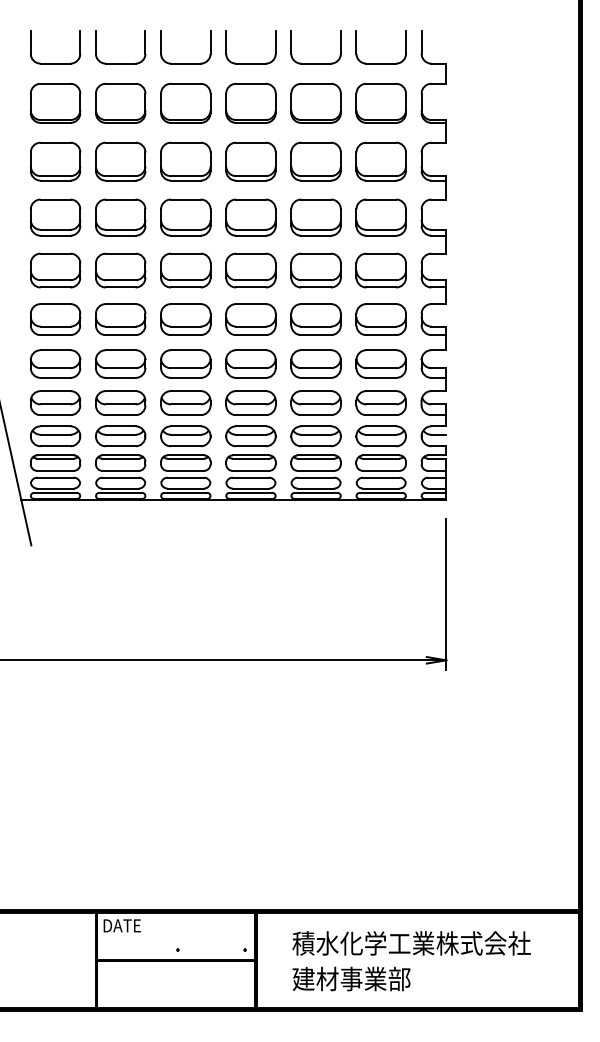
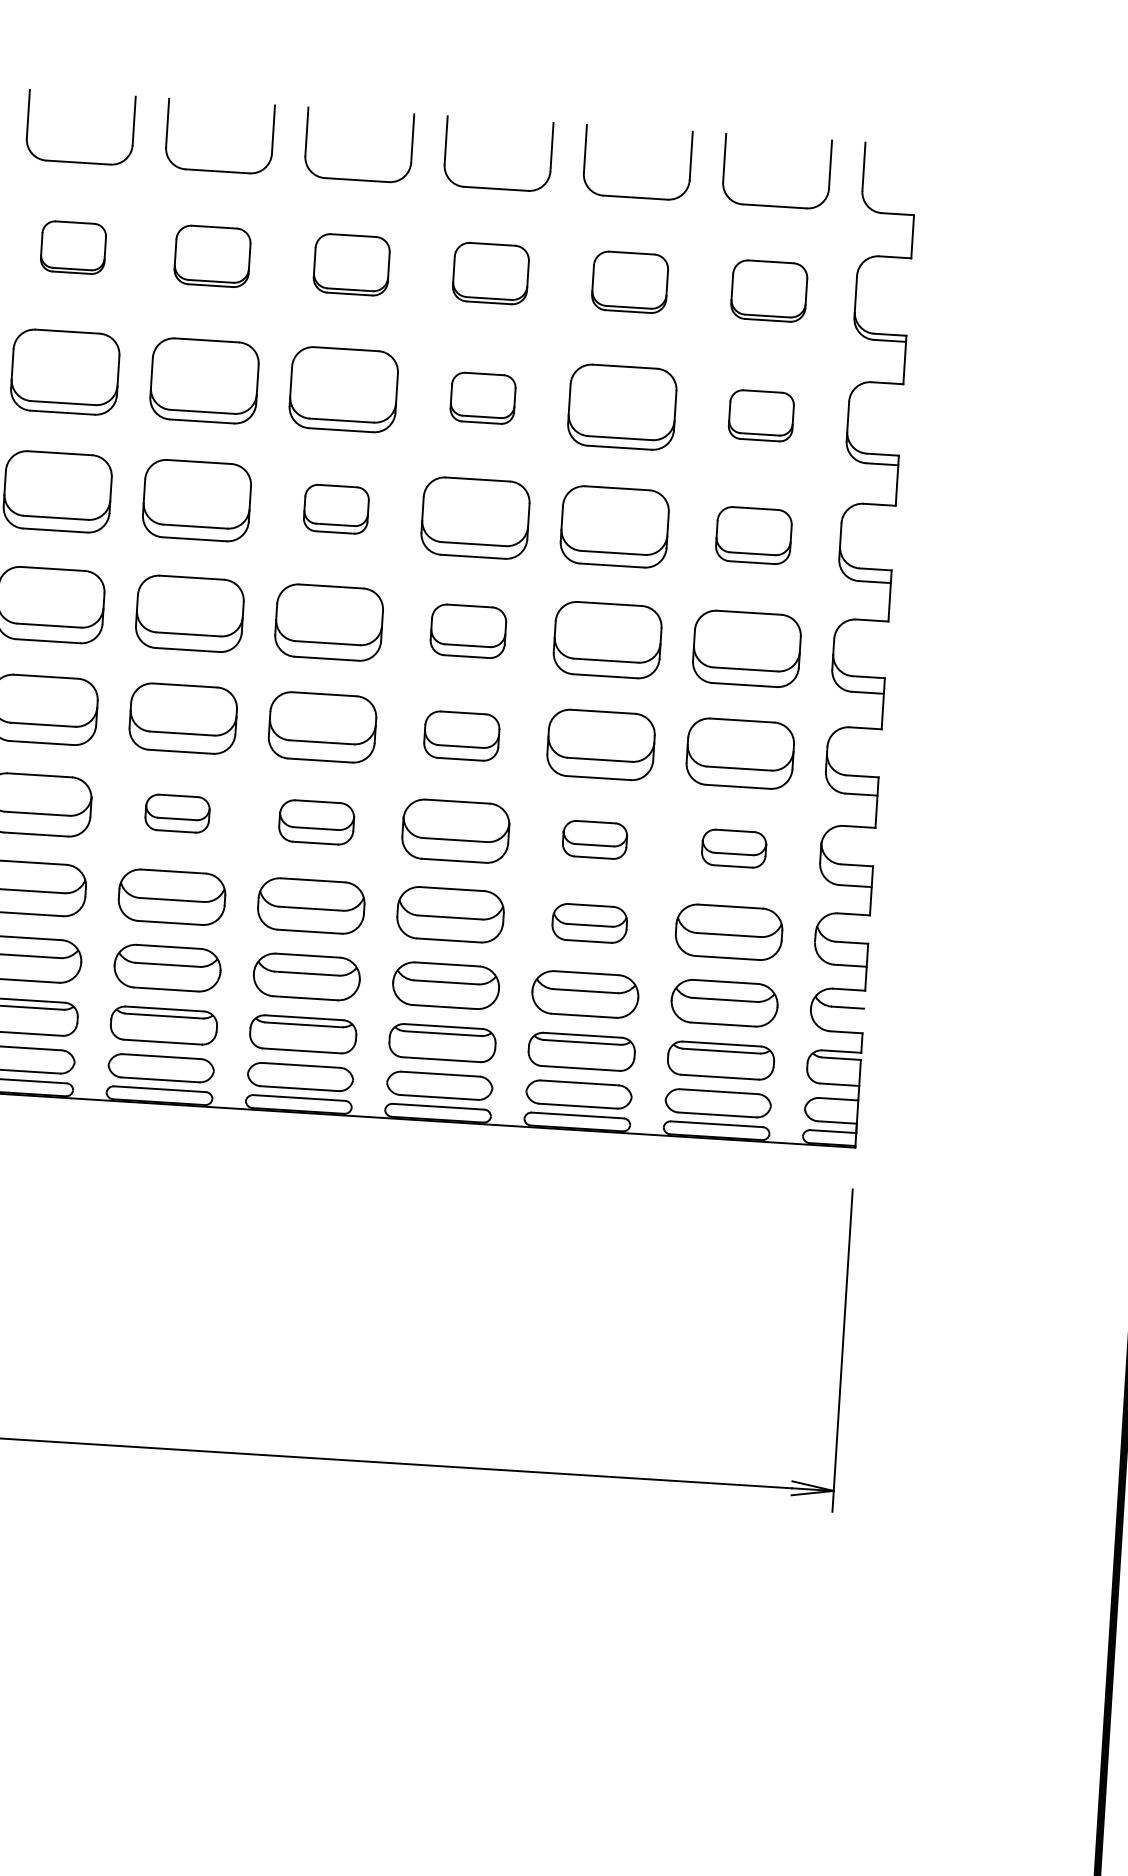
part: (185, 102) -> (351, 263), size x0.7
part: (250, 102) -> (490, 271), size x0.7
part: (315, 102) -> (628, 280), size x0.7
part: (380, 102) -> (767, 289), size x0.7
part: (55, 103) -> (72, 247), size x0.6
part: (120, 103) -> (211, 256), size x0.7
part: (250, 161) -> (482, 398), size x0.6
part: (380, 161) -> (760, 415), size x0.6
part: (185, 217) -> (335, 509), size x0.6
part: (380, 217) -> (752, 535), size x0.7
part: (250, 270) -> (467, 631), size x0.7
part: (250, 319) -> (460, 735), size x0.7
part: (120, 363) -> (176, 812), size x0.6
part: (185, 363) -> (315, 821), size x0.7
part: (315, 363) -> (593, 838), size x0.6
part: (380, 363) -> (732, 847), size x0.6
part: (315, 402) -> (588, 922), size x0.7

